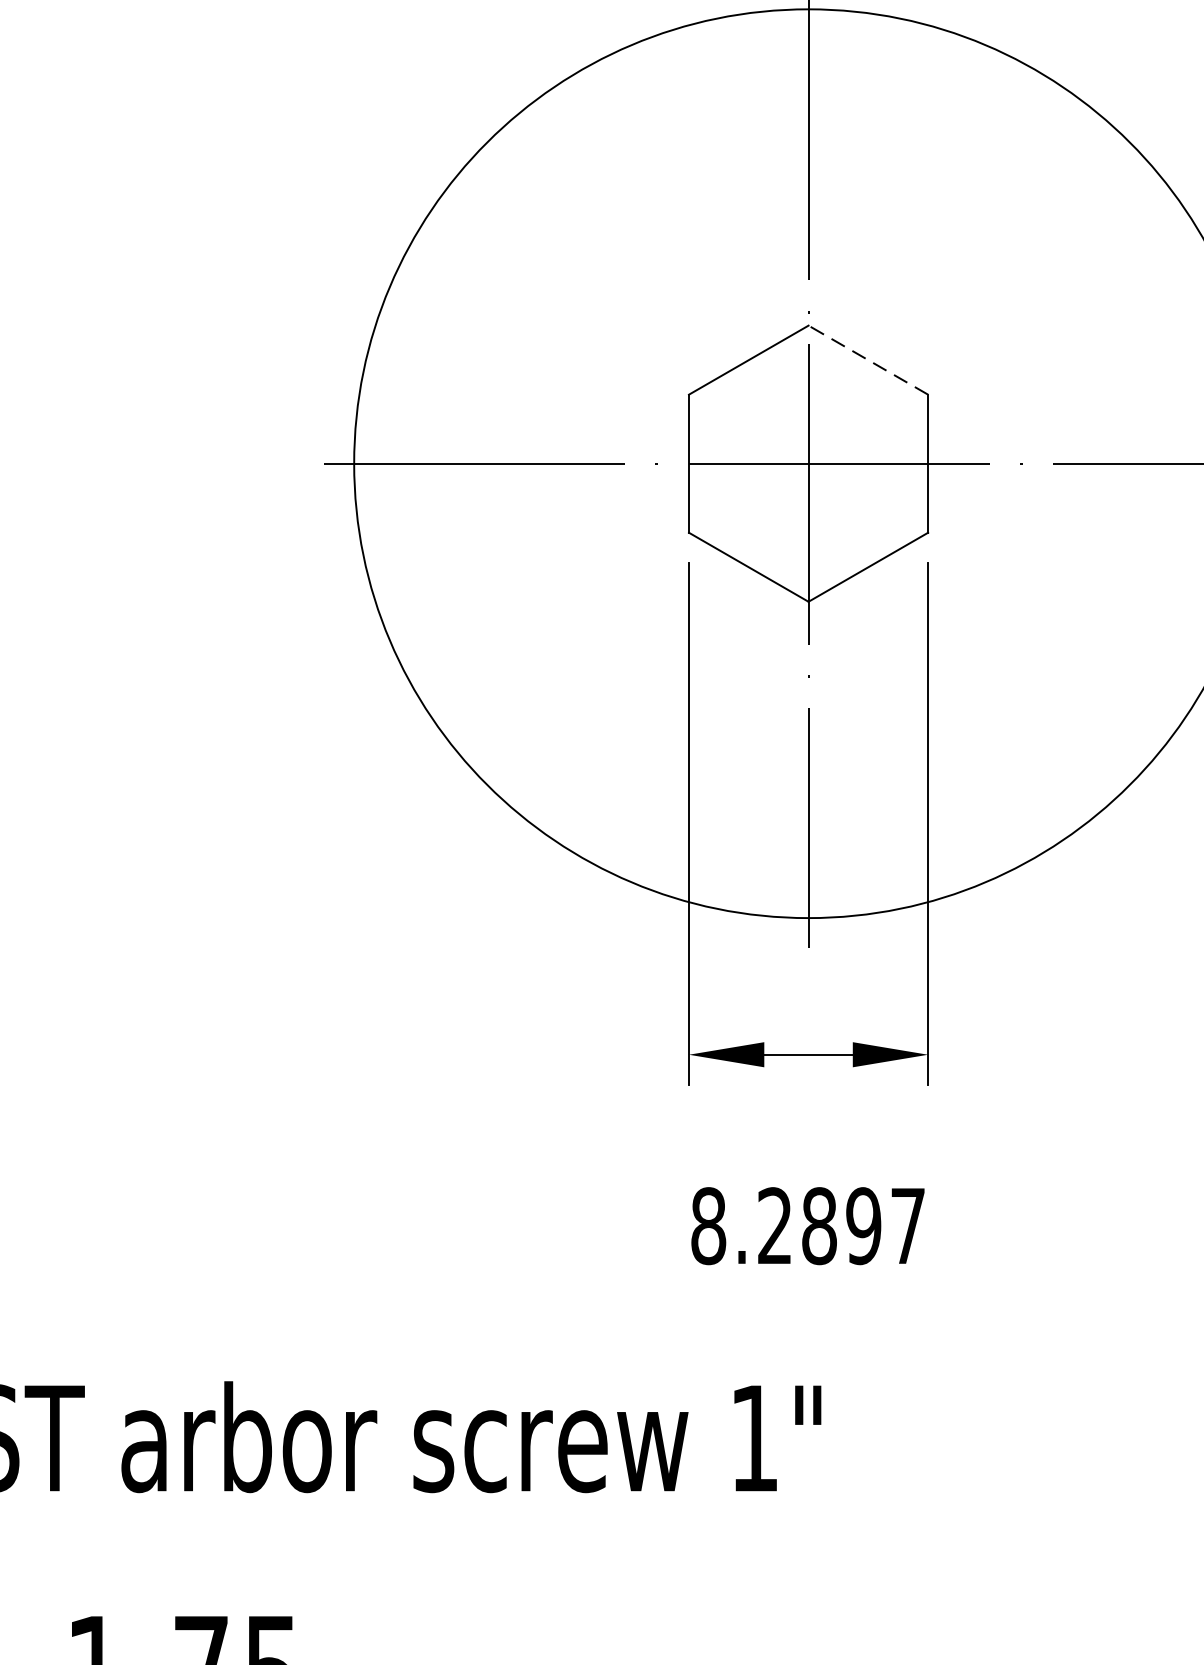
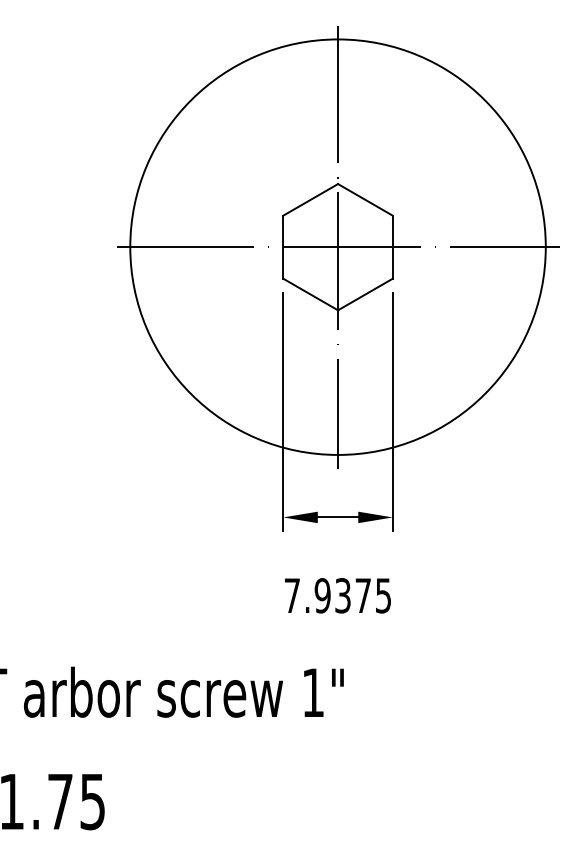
line: (868, 359) -> (365, 199), dashed -> solid
text: (807, 1225) -> (337, 595), 8.2897 -> 7.9375

